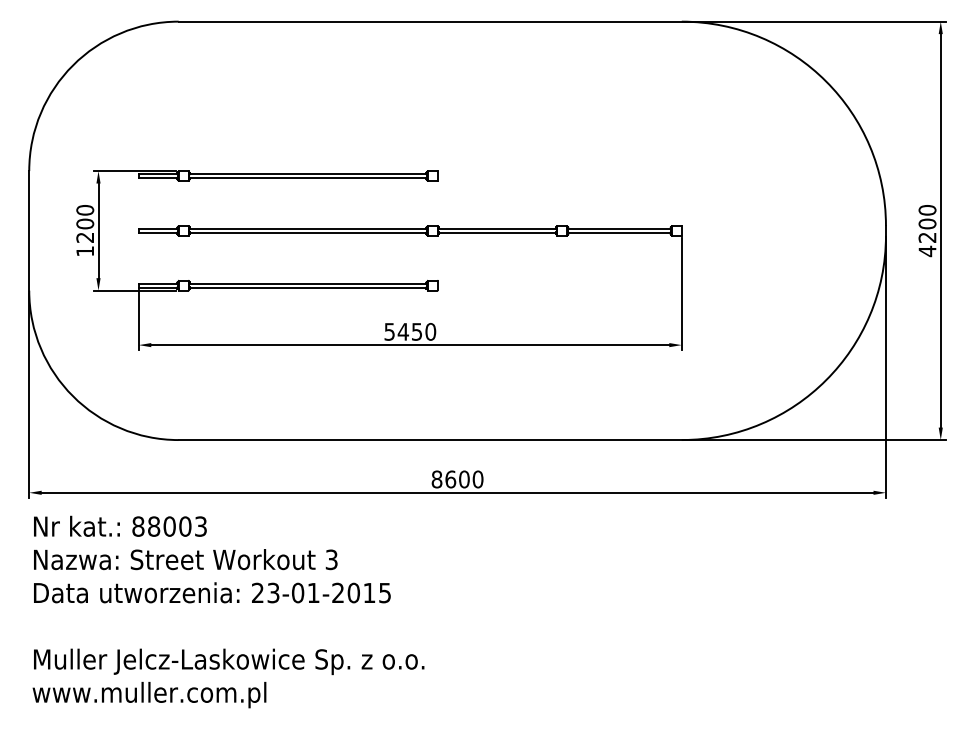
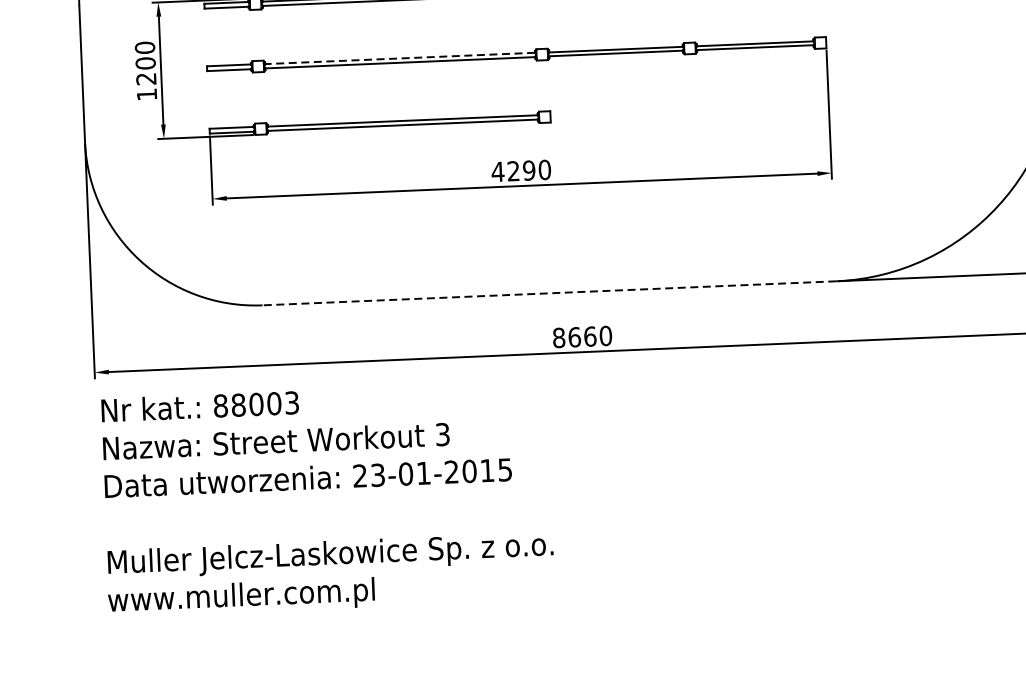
line: (307, 228) -> (399, 57), solid -> dashed
text: (403, 331) -> (513, 170), 5450 -> 4290
line: (430, 440) -> (549, 293), solid -> dashed
text: (464, 479) -> (590, 336), 8600 -> 8660

